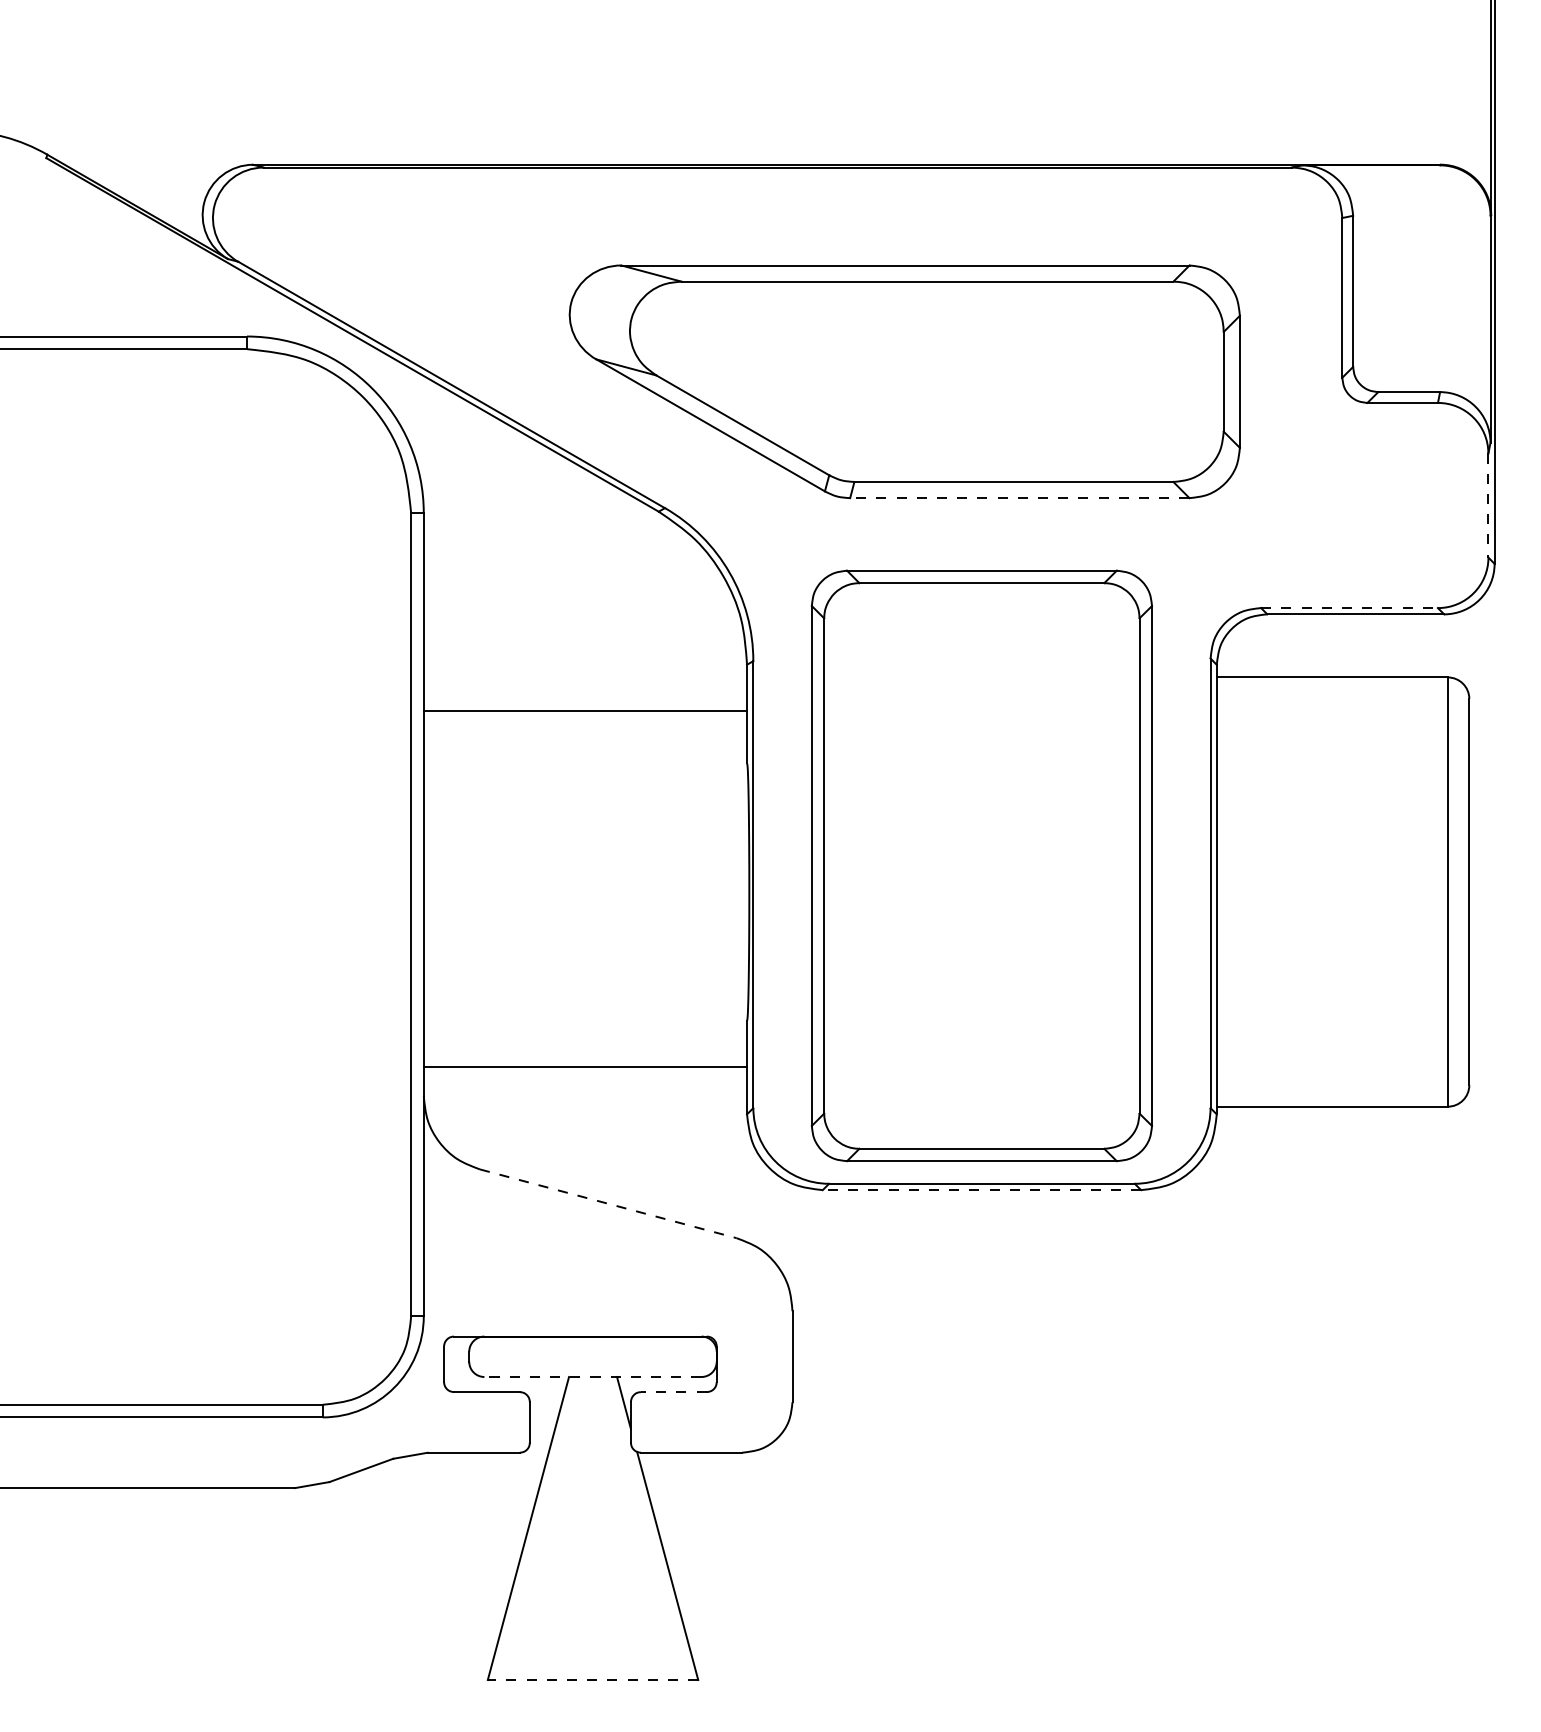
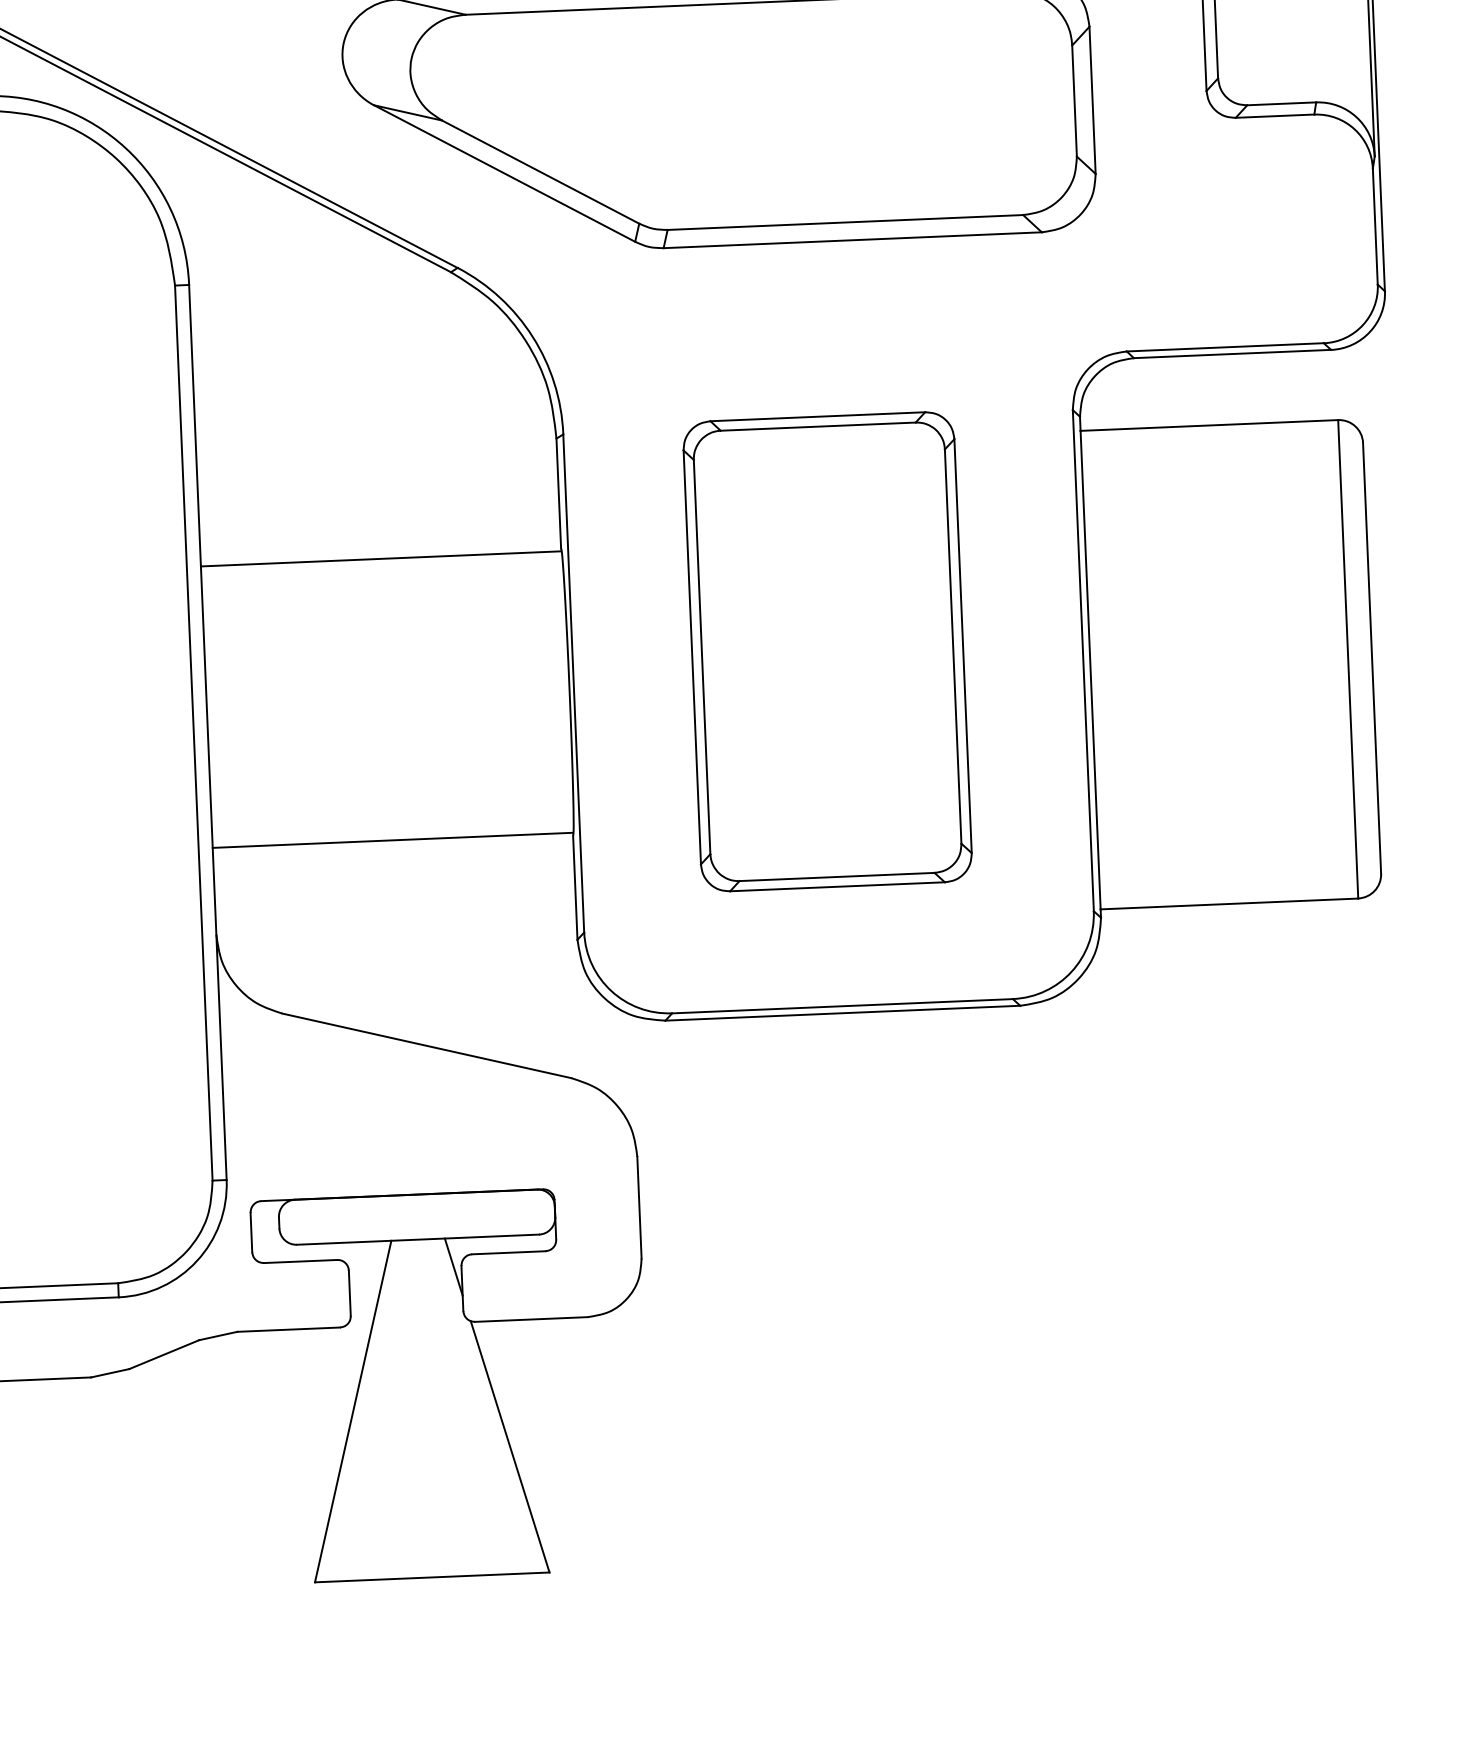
line: (1019, 498) -> (852, 240), dashed -> solid
line: (1488, 506) -> (1375, 227), dashed -> solid
line: (1350, 608) -> (1226, 347), dashed -> solid
line: (585, 710) -> (381, 558), moved
part: (981, 865) -> (827, 651), size x0.71
line: (585, 1067) -> (392, 840), moved
line: (981, 1190) -> (842, 1013), dashed -> solid
line: (608, 1203) -> (427, 1045), dashed -> solid
line: (592, 1376) -> (417, 1239), dashed -> solid
line: (673, 1392) -> (508, 1253), dashed -> solid
line: (592, 1680) -> (431, 1577), dashed -> solid

